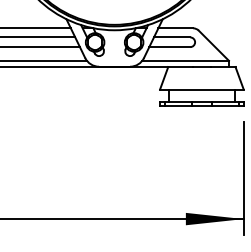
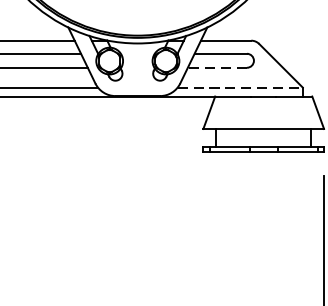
line: (169, 47) -> (217, 68), solid -> dashed
line: (186, 60) -> (241, 87), solid -> dashed

